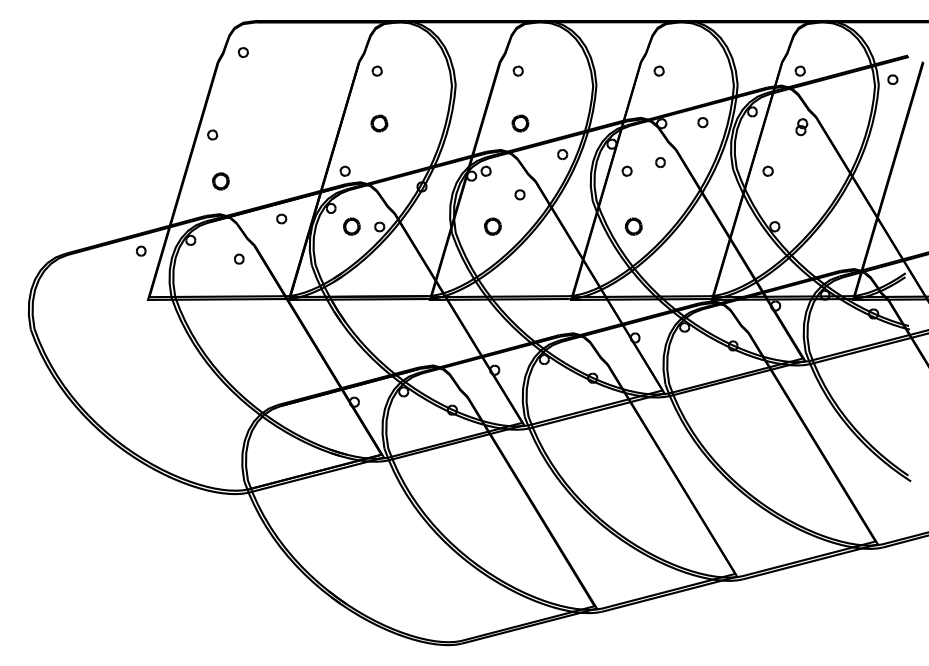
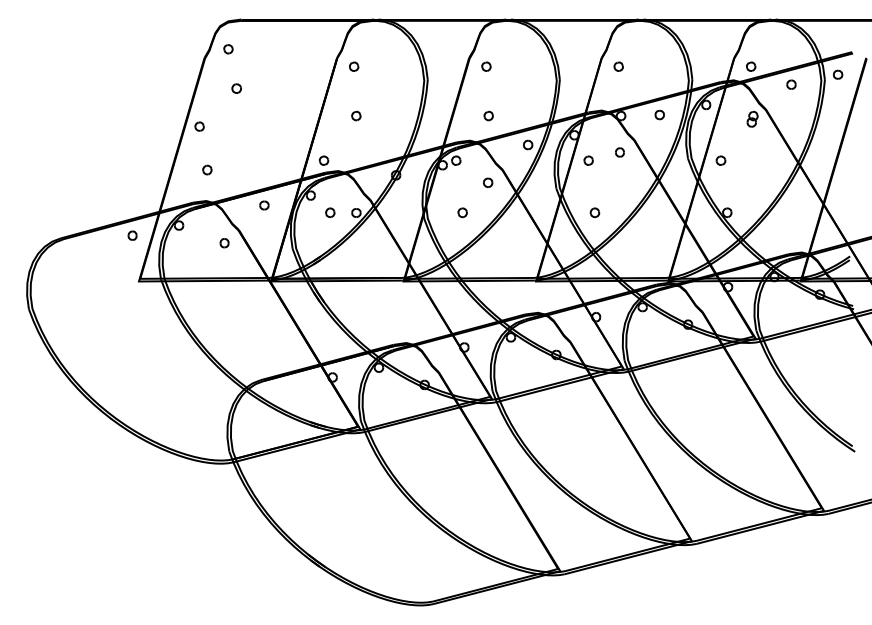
part: (842, 89) -> (790, 83), added
part: (251, 94) -> (236, 88), added
part: (379, 123) -> (356, 115), size x0.62
part: (520, 123) -> (488, 115), size x0.62
part: (220, 180) -> (206, 169), size x0.62
part: (351, 226) -> (329, 212), size x0.62
part: (492, 226) -> (462, 212), size x0.62
part: (633, 226) -> (594, 212), size x0.62

